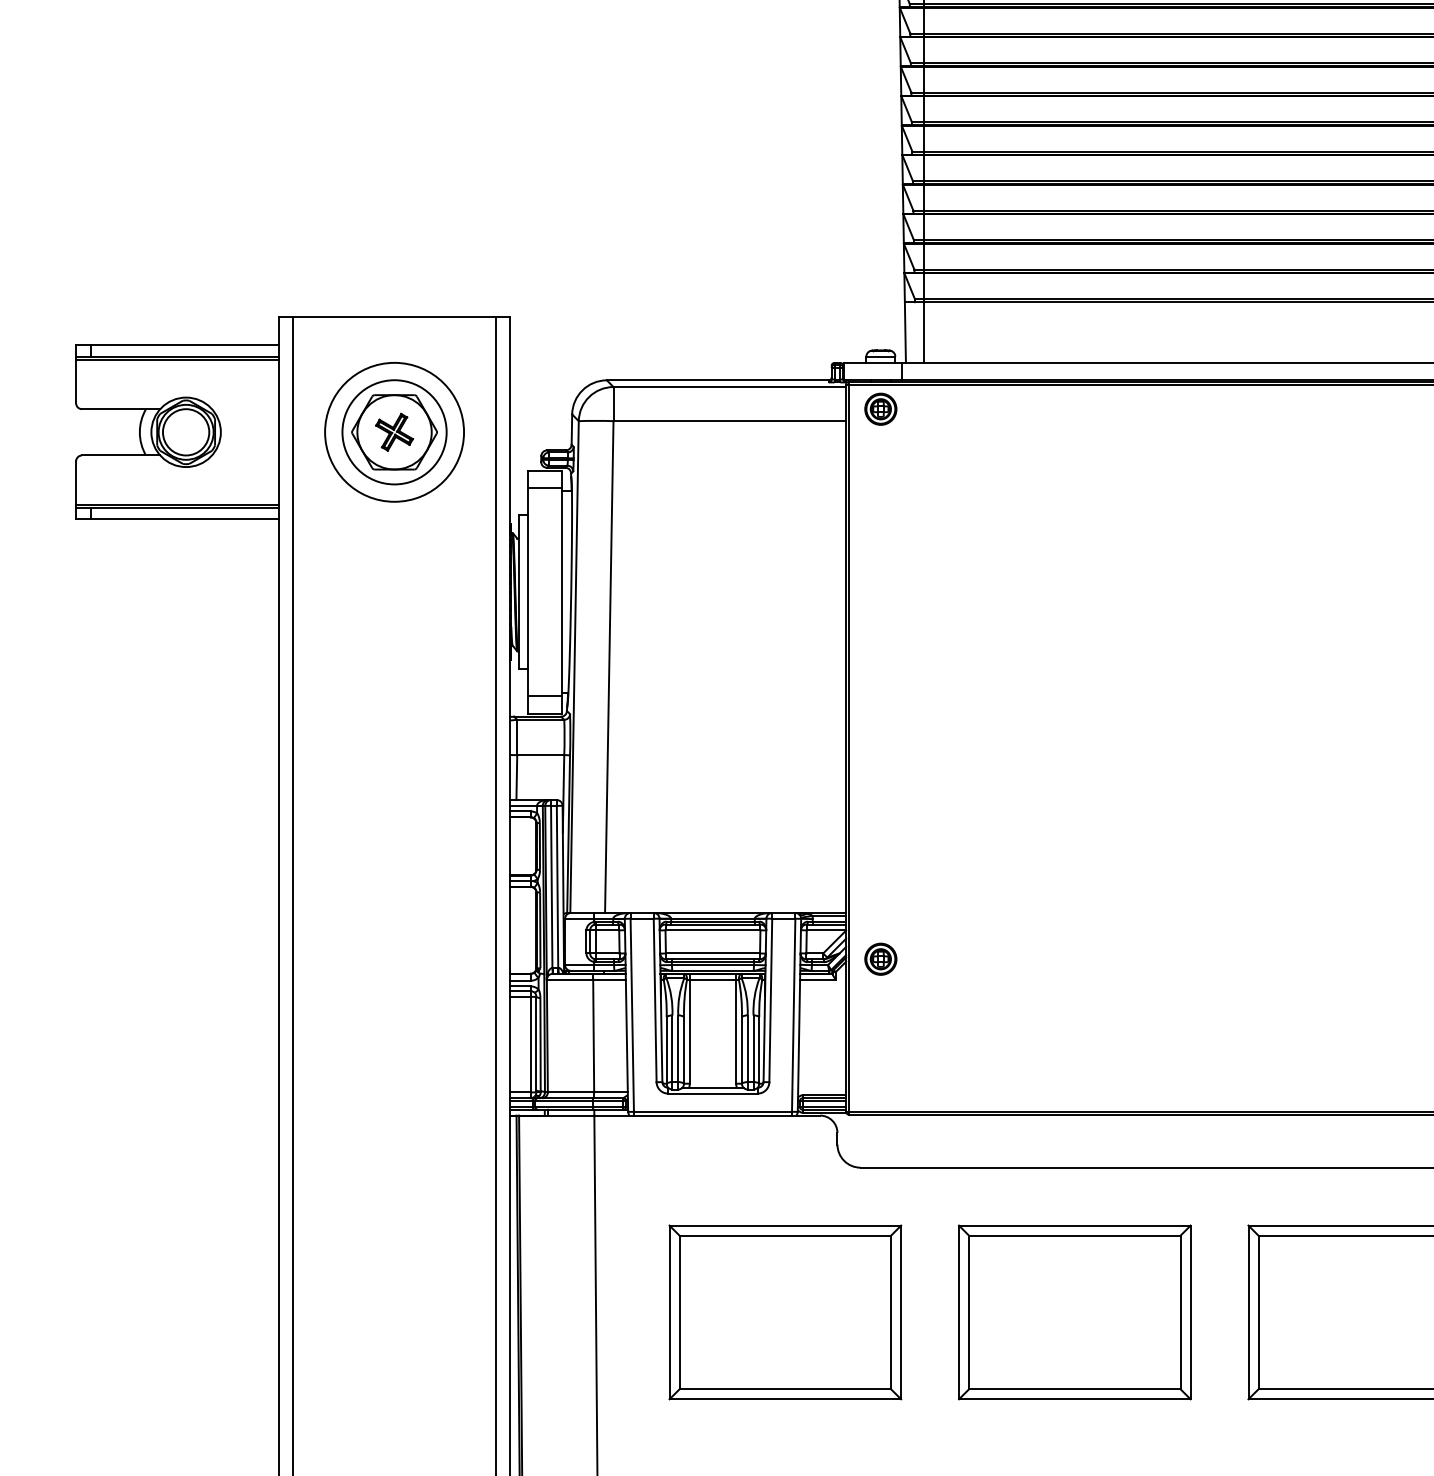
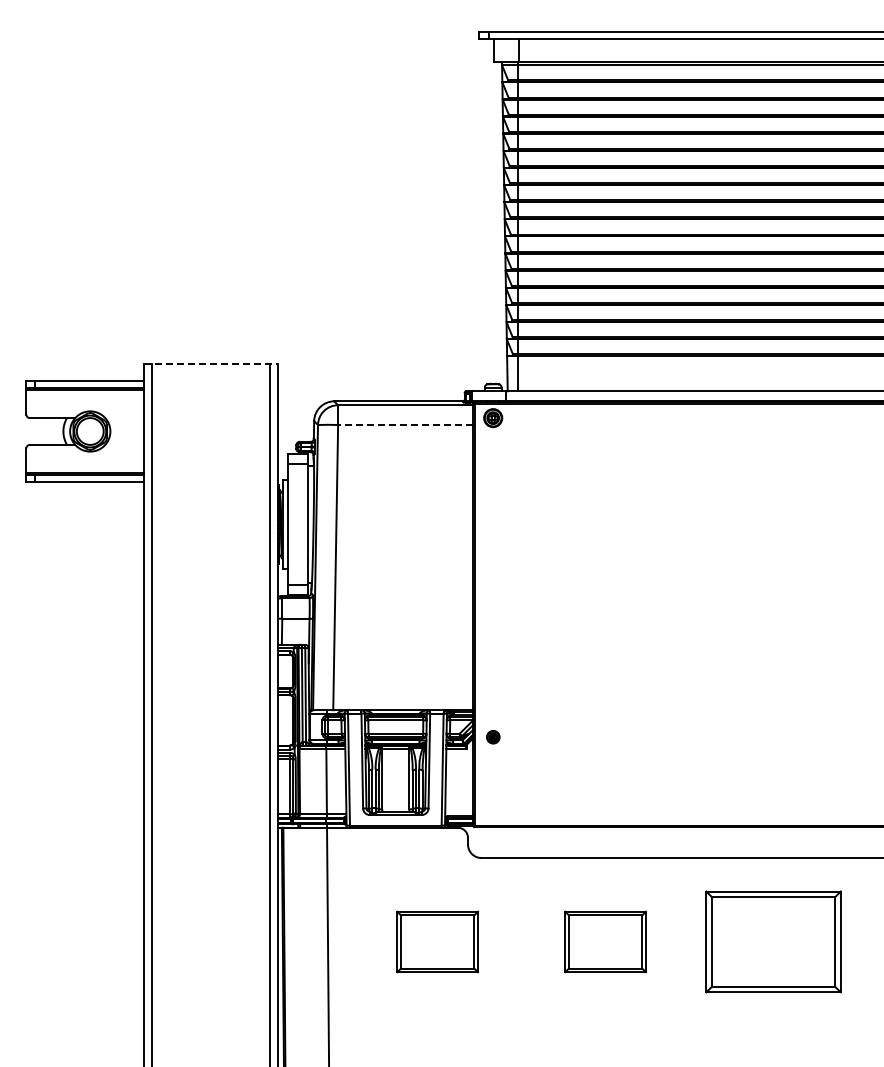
line: (395, 316) -> (211, 364), solid -> dashed
line: (729, 421) -> (405, 425), solid -> dashed
part: (395, 432) -> (211, 431), removed
part: (881, 959) -> (493, 737), size x0.7
part: (784, 1311) -> (437, 941), size x0.6
part: (1074, 1311) -> (605, 941), size x0.6

